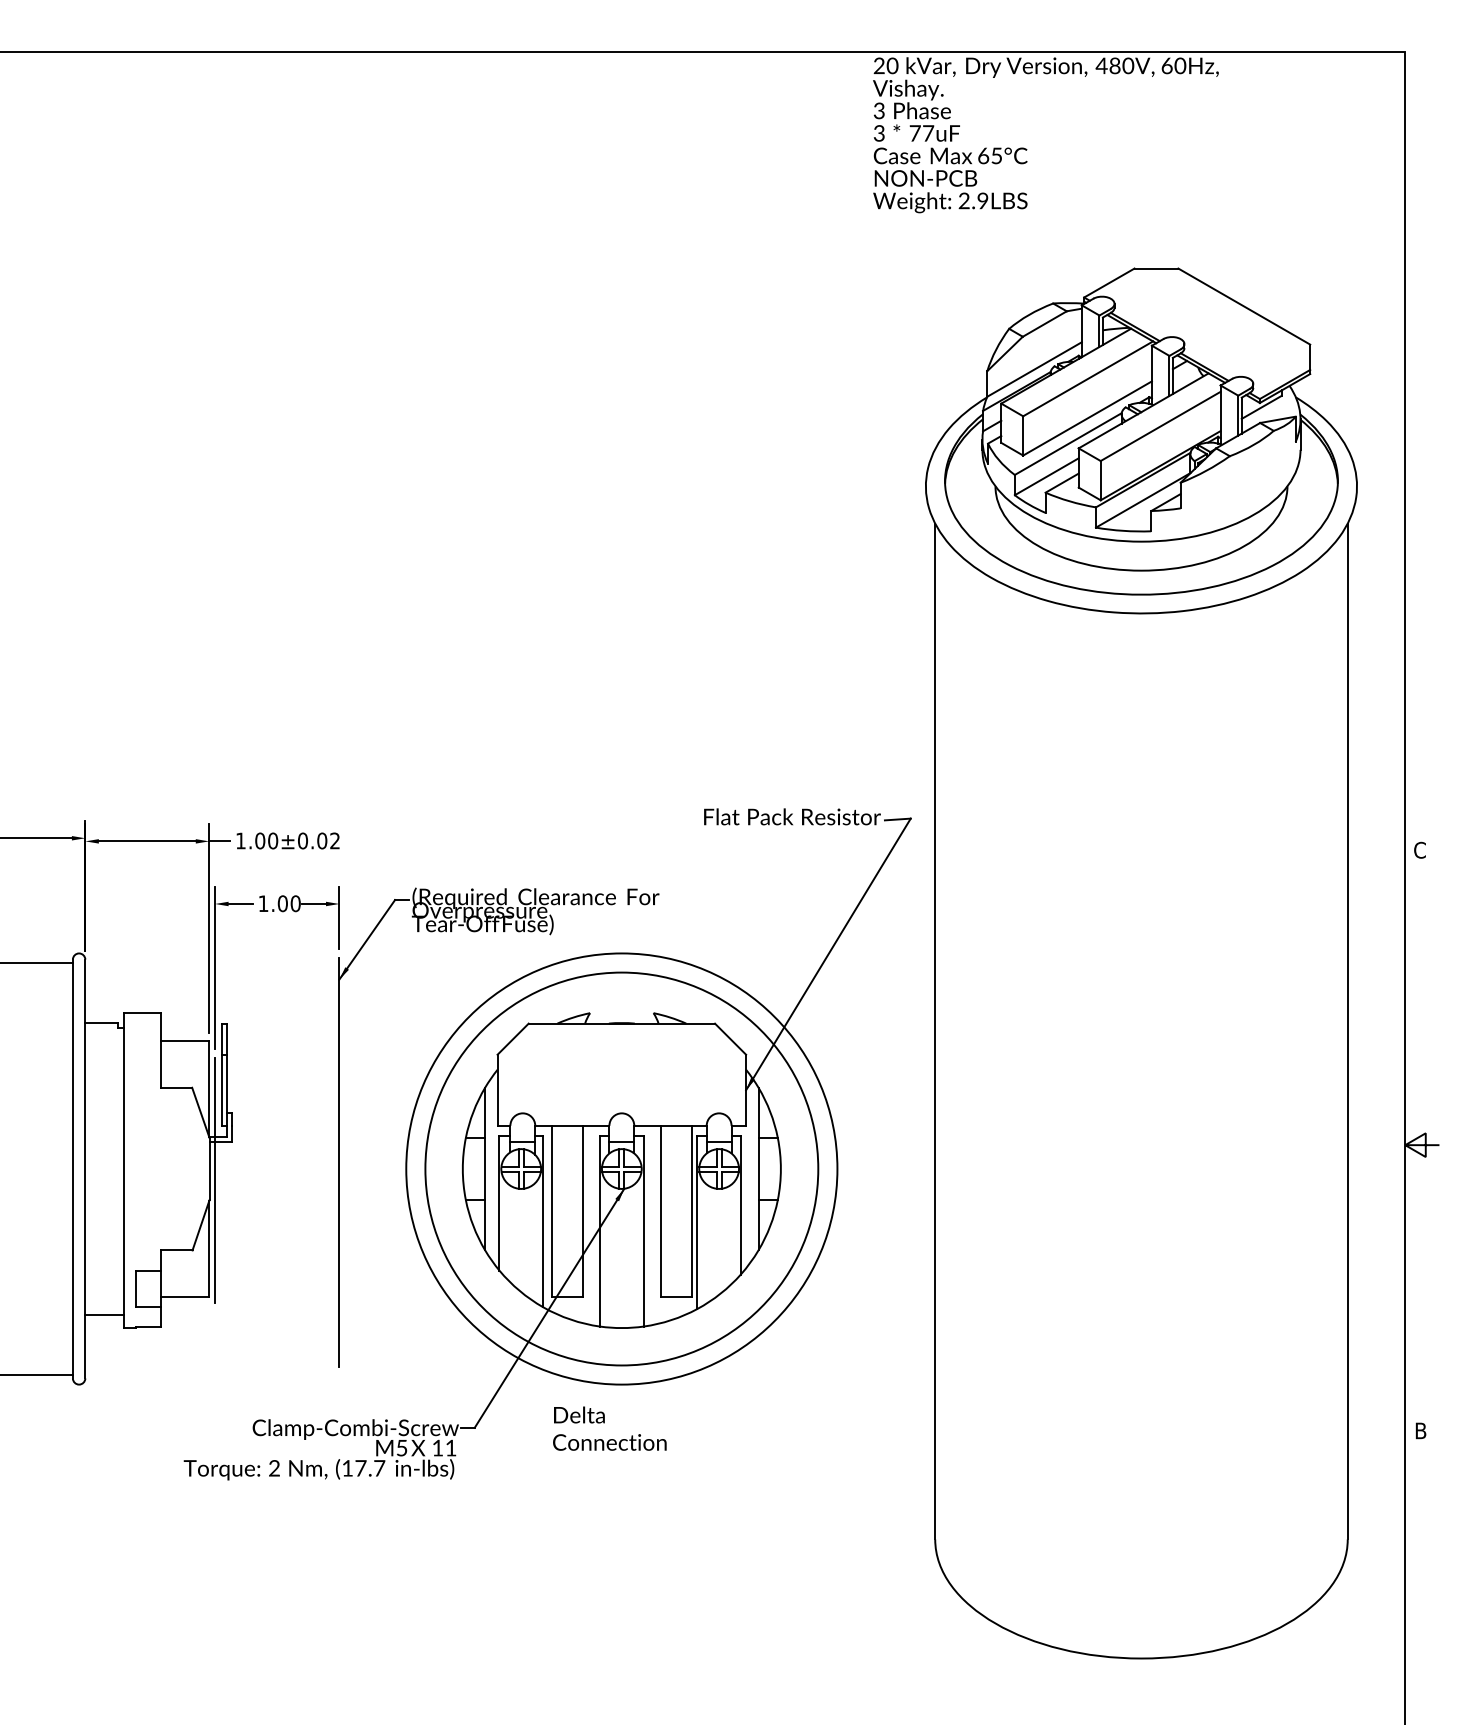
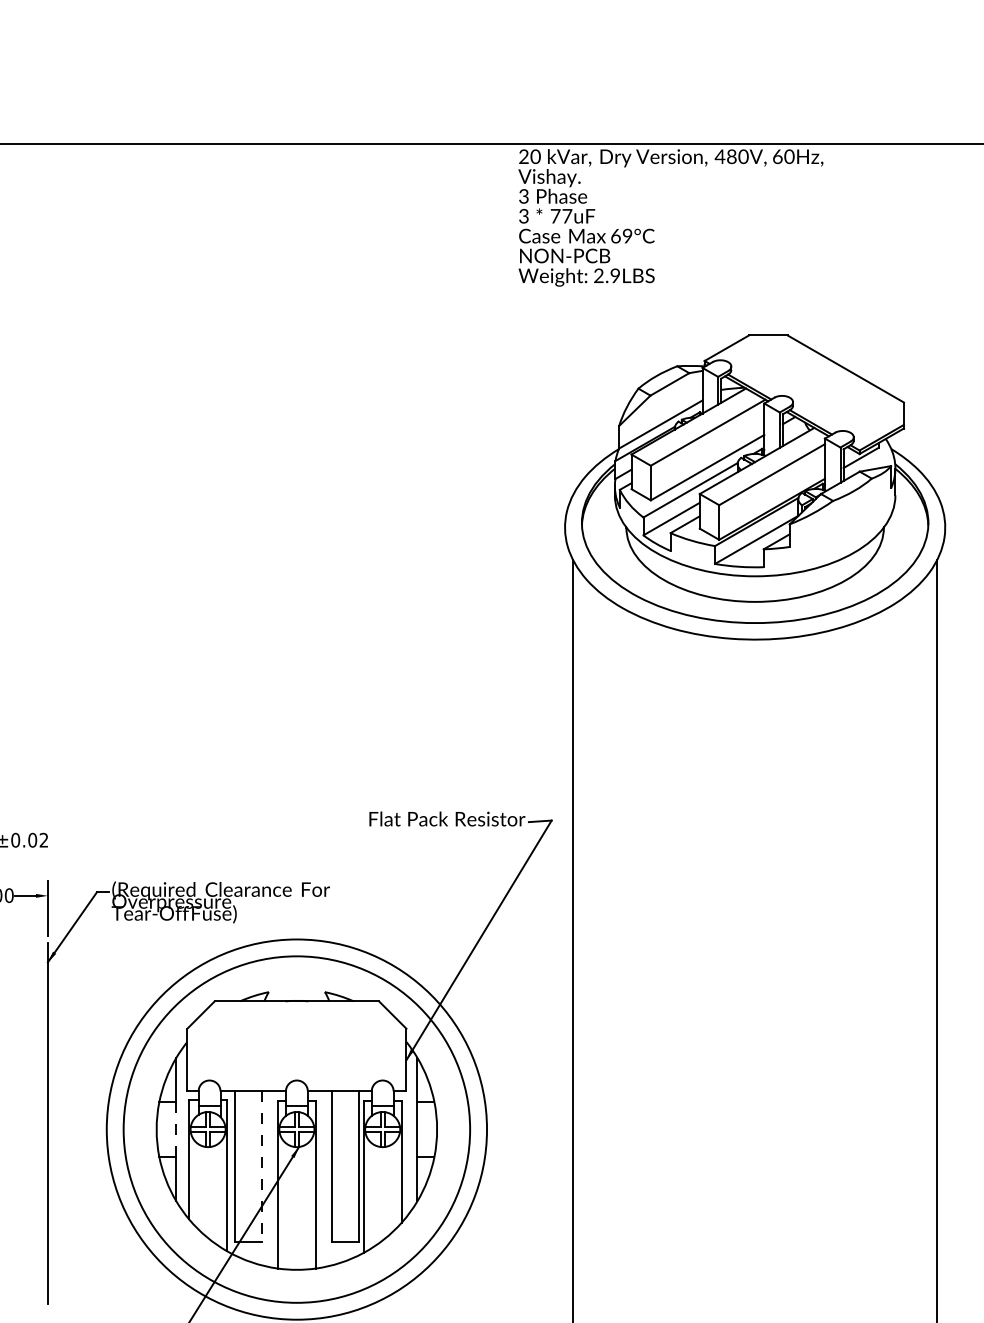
text: (996, 155) -> (627, 235), 65°C -> 69°C
line: (485, 1169) -> (176, 1130), solid -> dashed
line: (582, 1211) -> (262, 1167), solid -> dashed

